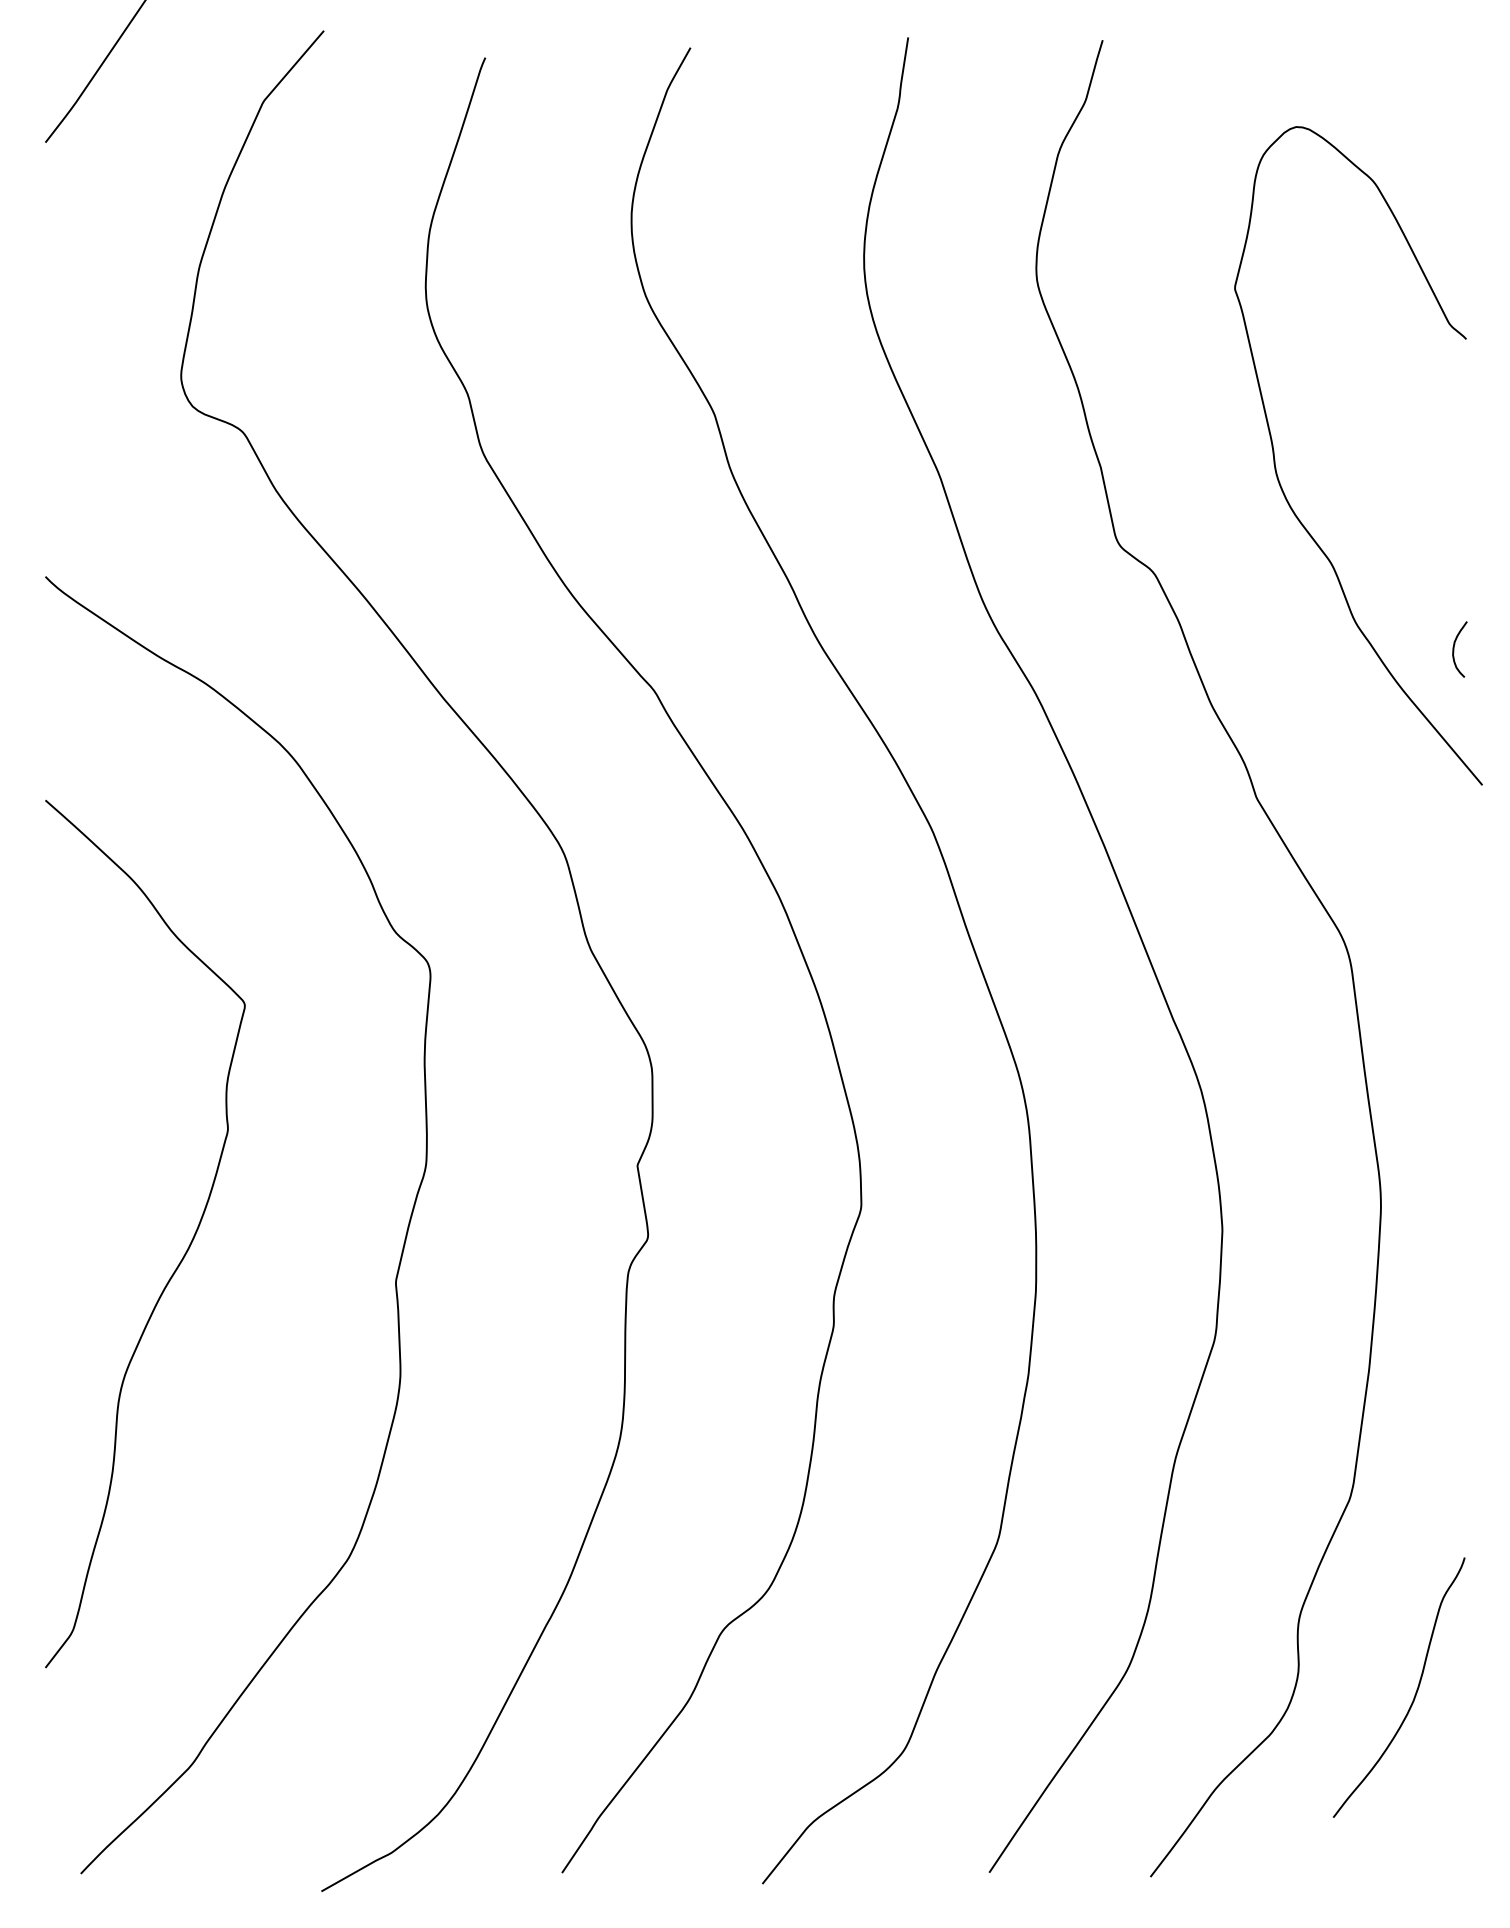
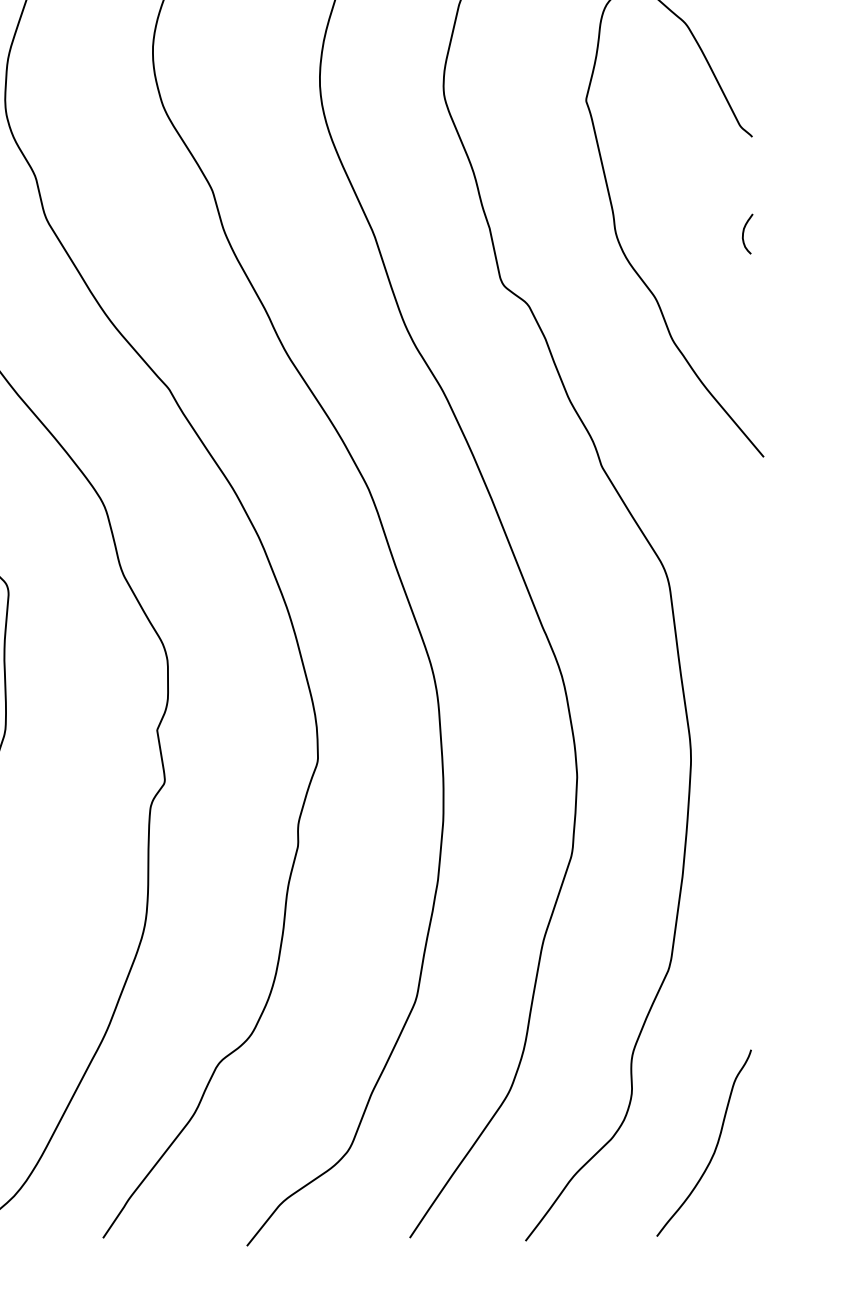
curve: (1454, 649) -> (743, 234), moved
curve: (1414, 1694) -> (715, 1148), moved

